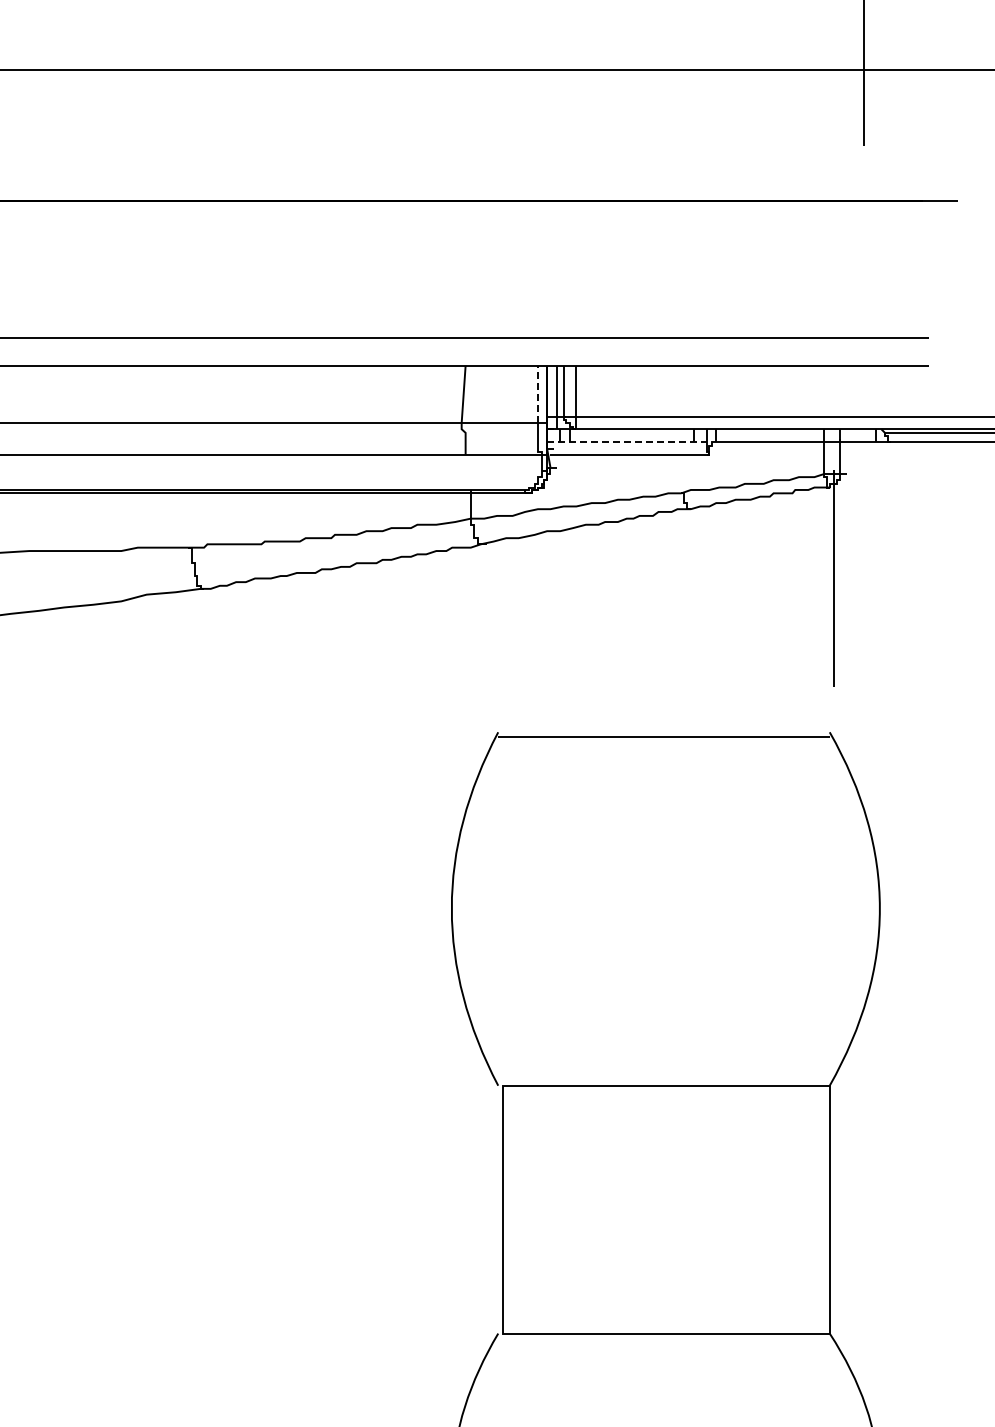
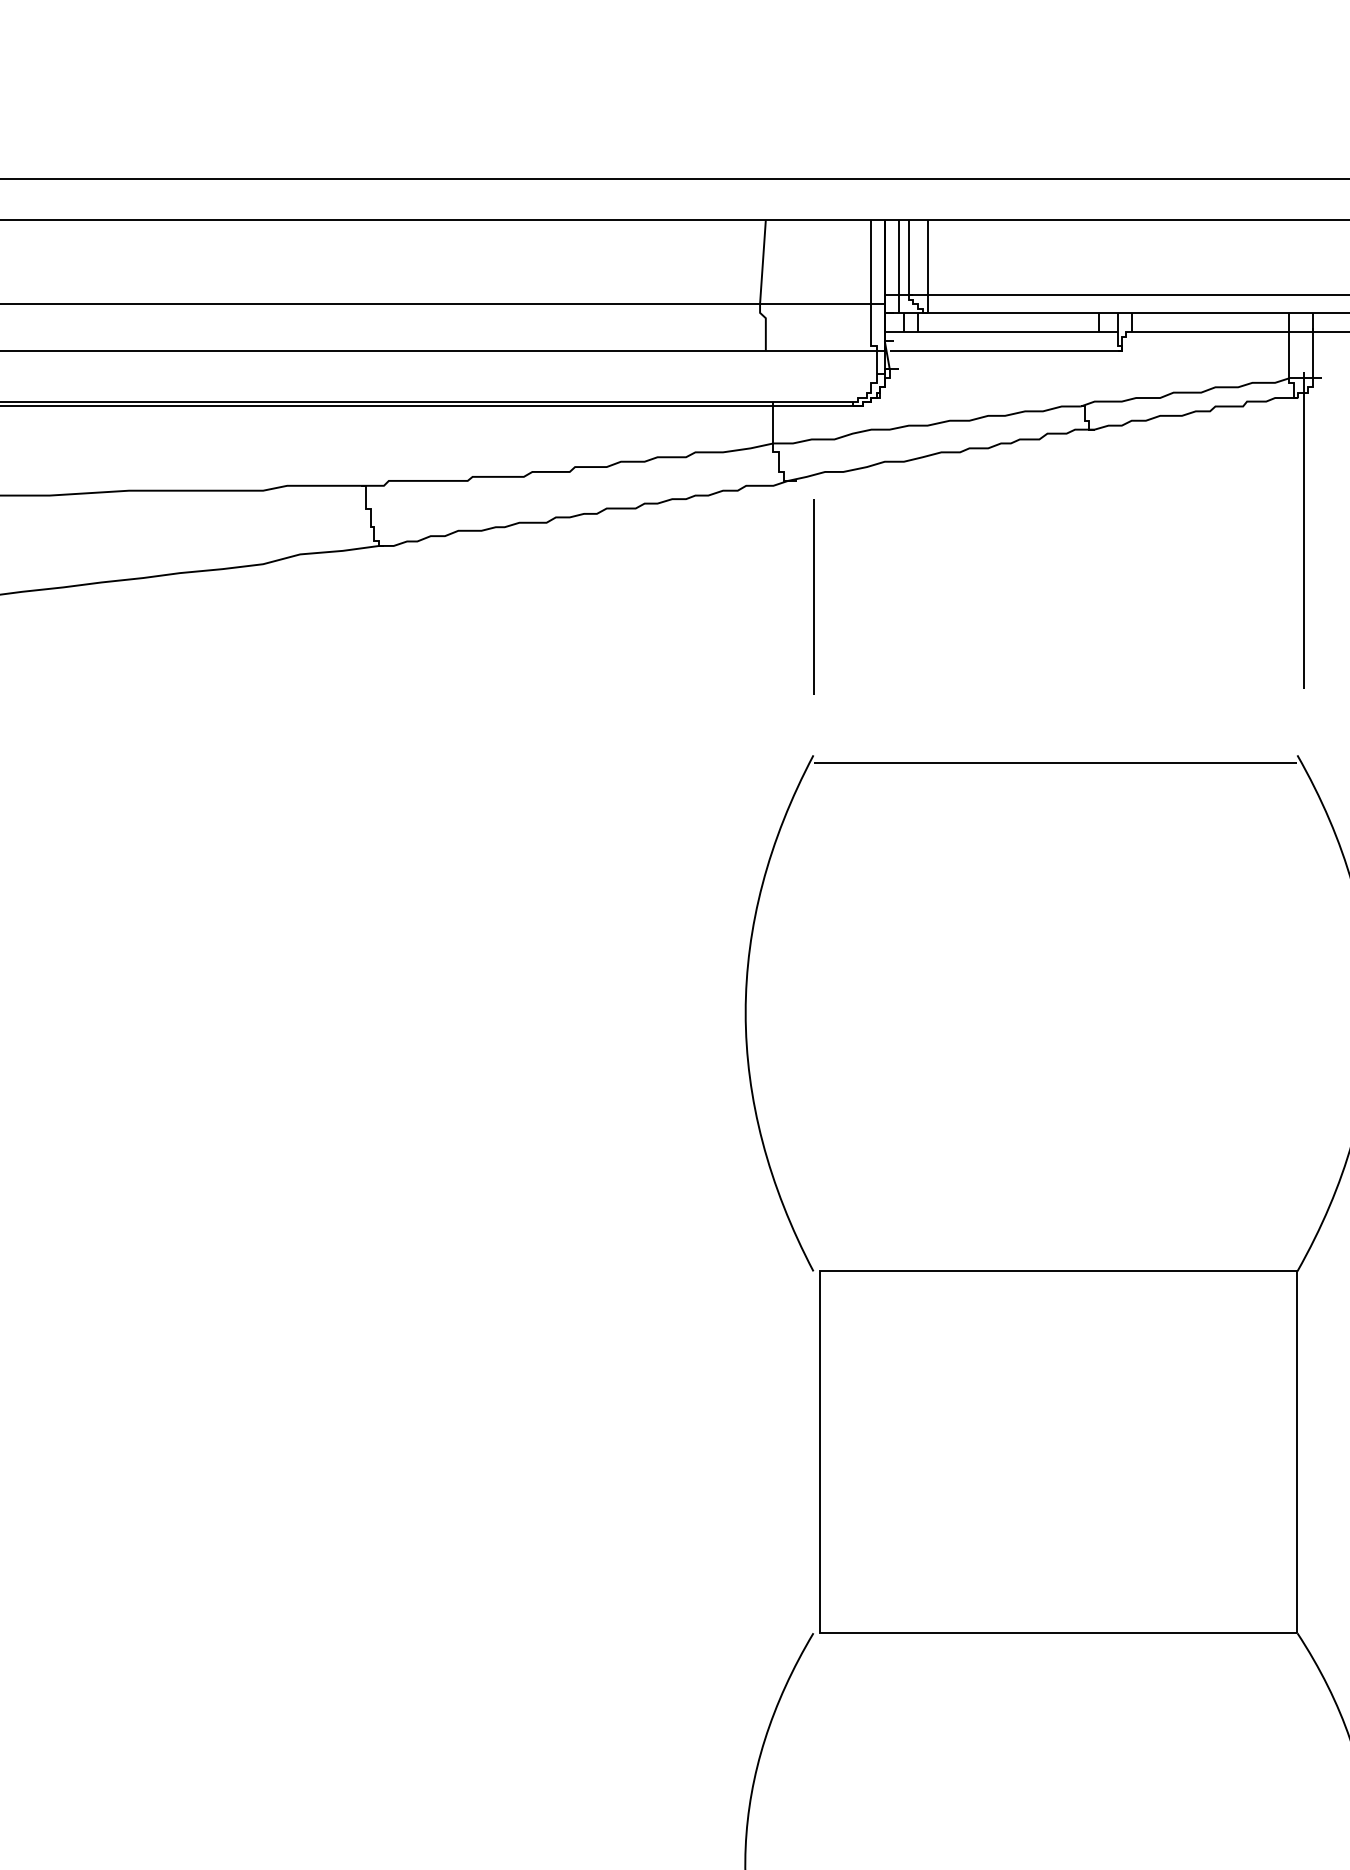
line: (537, 394) -> (870, 262), dashed -> solid
line: (626, 442) -> (1000, 332), dashed -> solid
line: (497, 623) -> (812, 596), added

